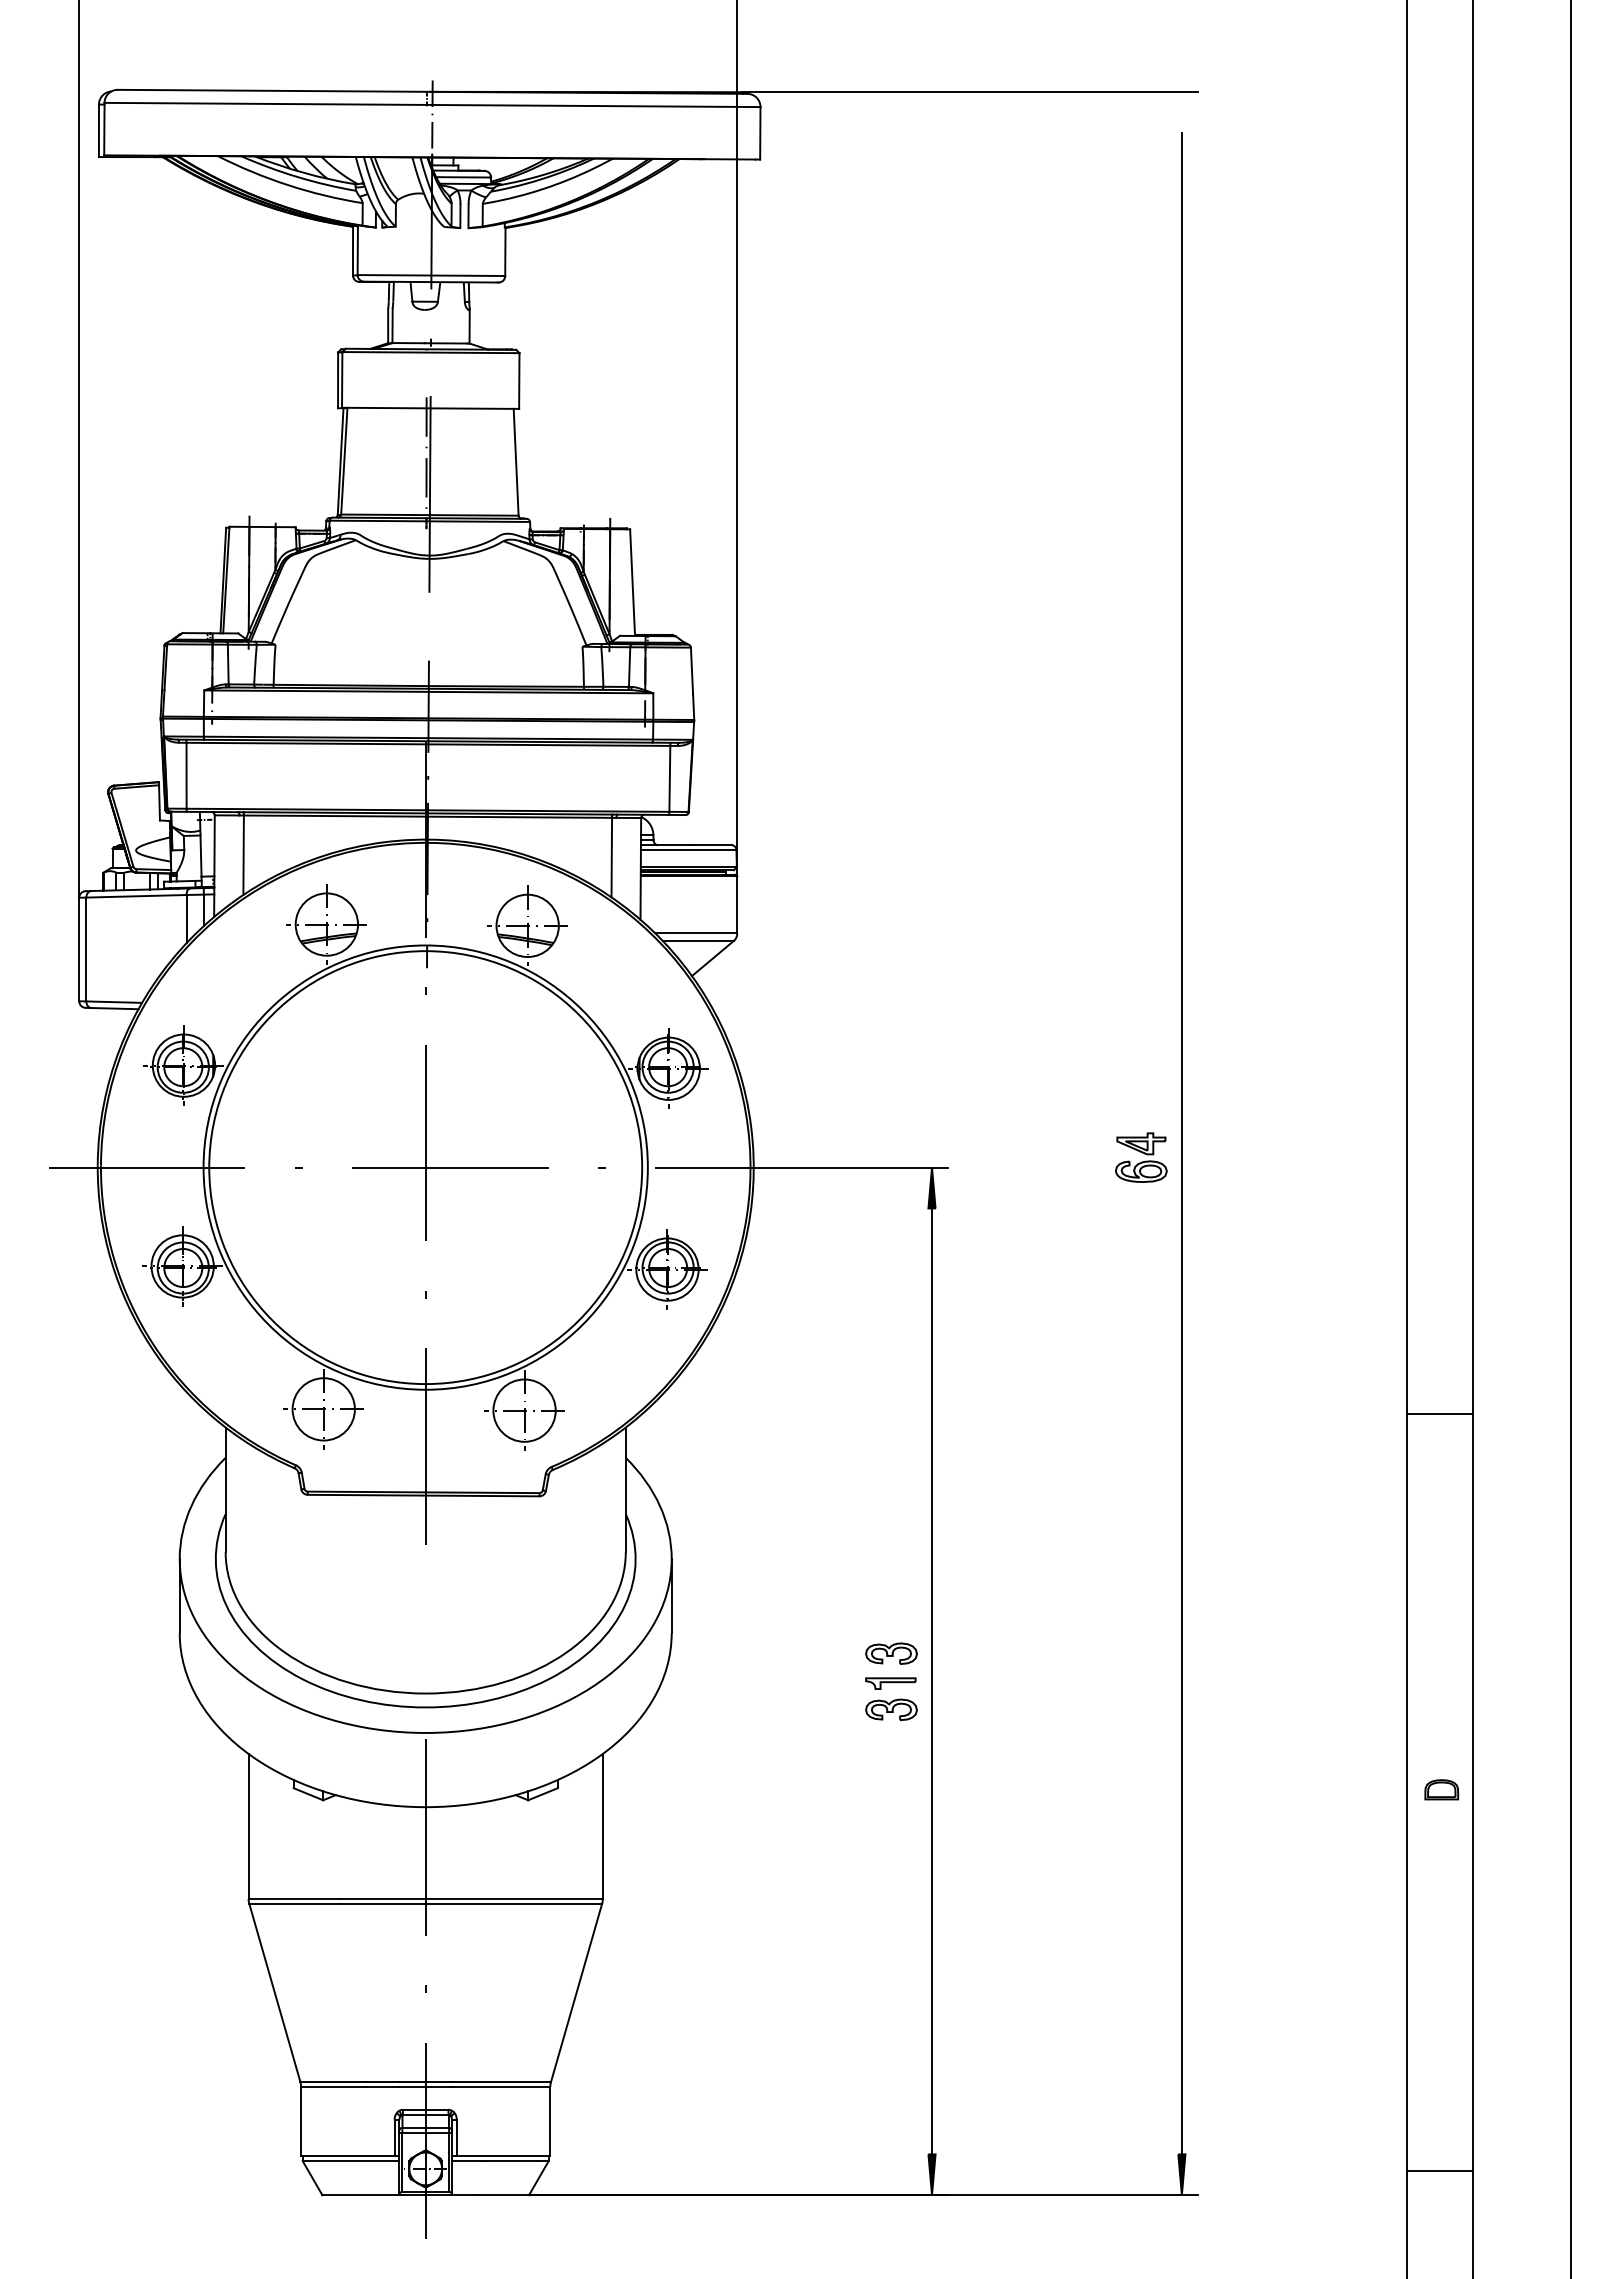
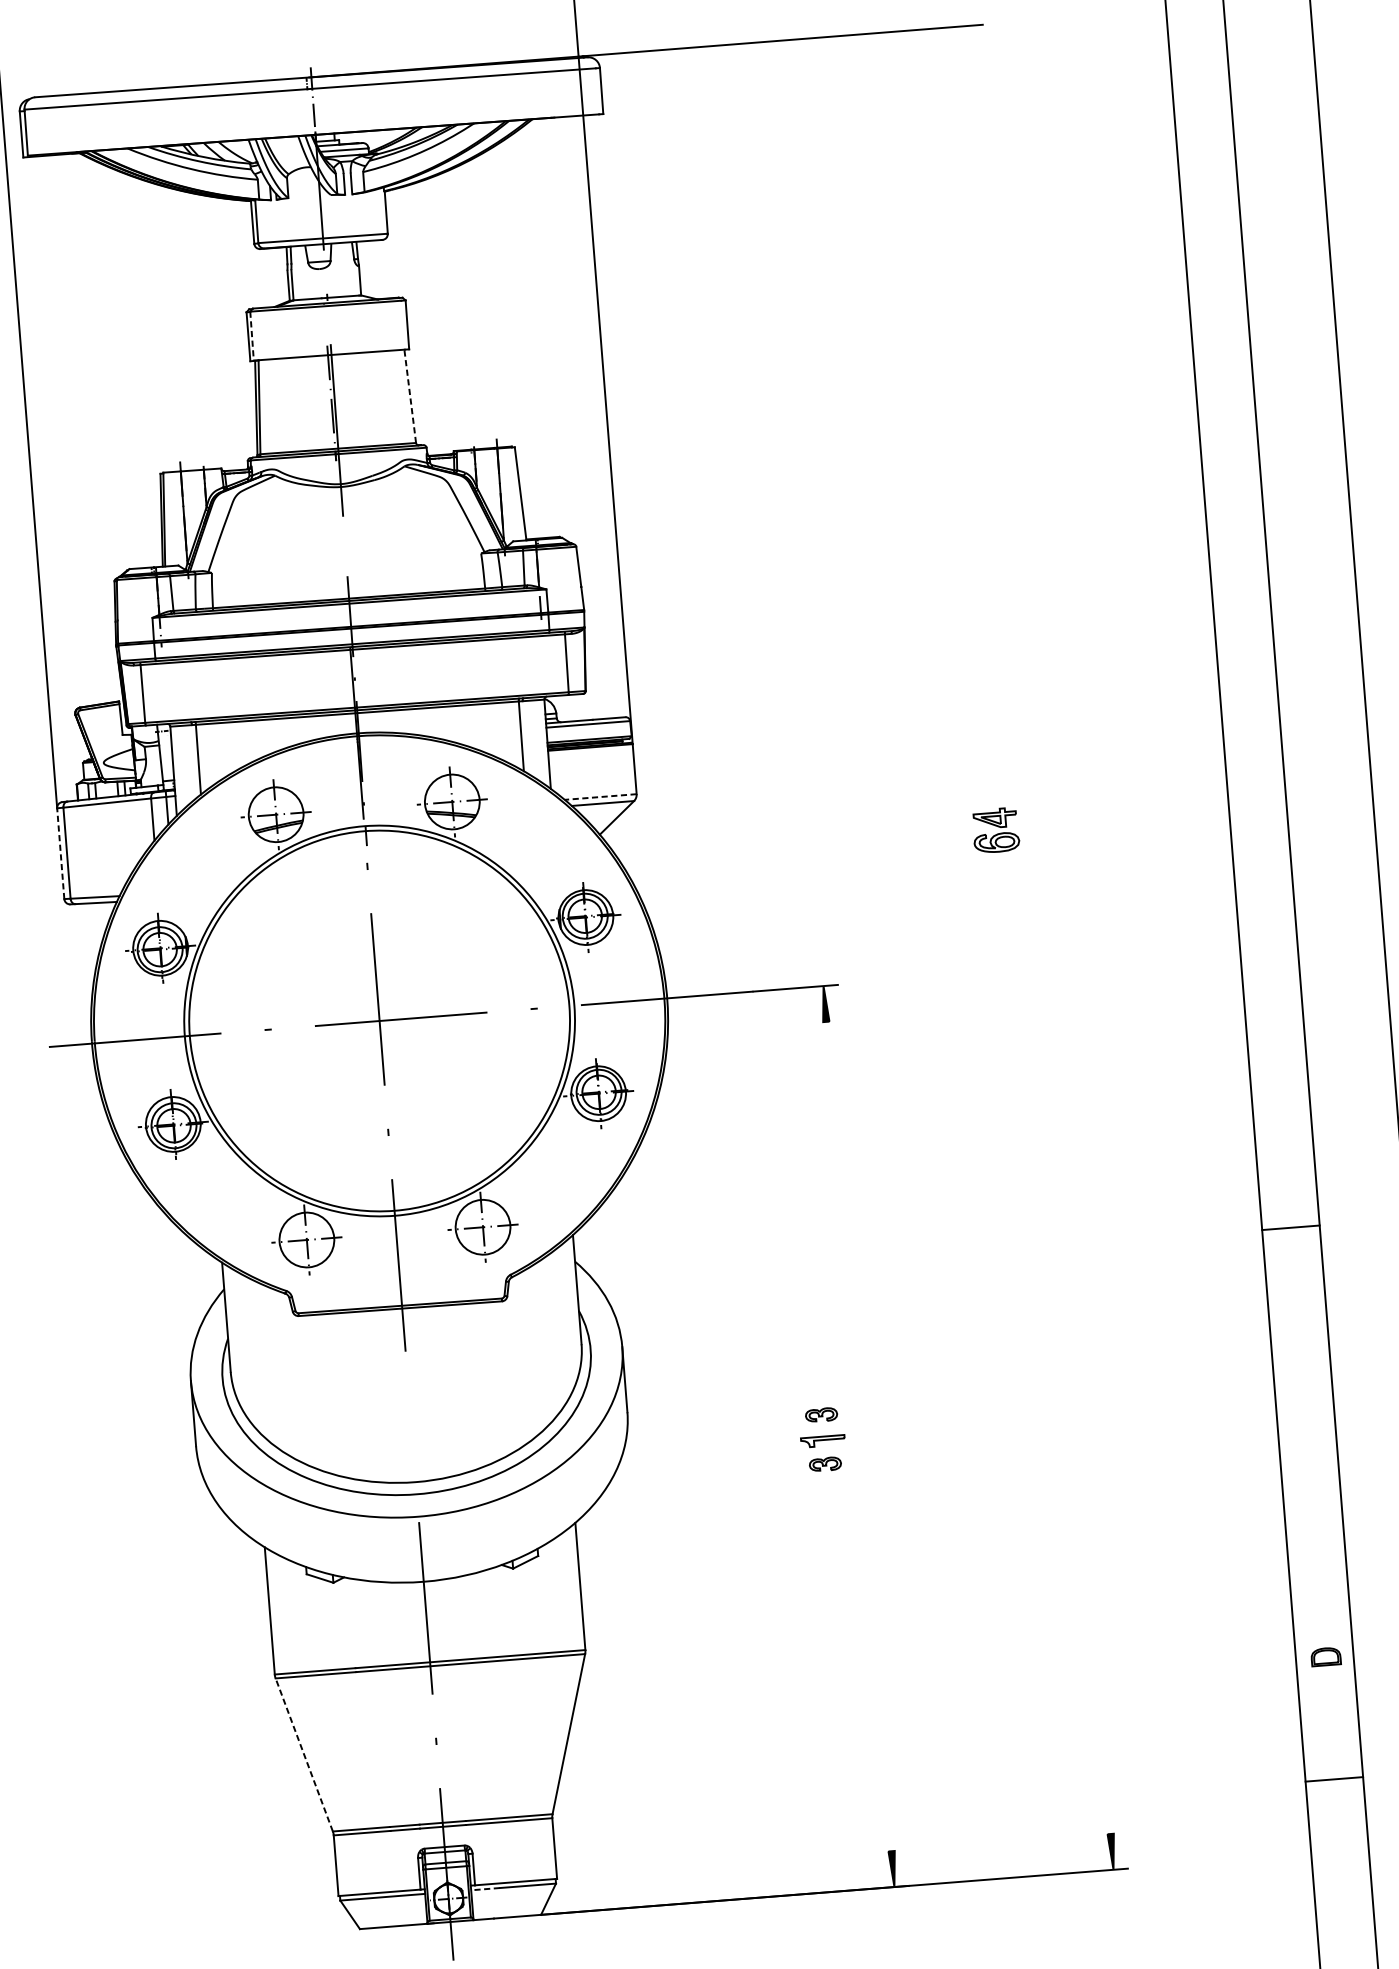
line: (342, 379) -> (252, 335), solid -> dashed
line: (516, 461) -> (410, 395), solid -> dashed
line: (696, 933) -> (600, 797), solid -> dashed
line: (79, 949) -> (61, 853), solid -> dashed
line: (1181, 1143) -> (1040, 947), removed
part: (1141, 1157) -> (996, 830), moved
line: (1440, 1414) -> (1291, 1227), moved
part: (891, 1653) -> (821, 1414), size x0.7
line: (932, 1681) -> (859, 1436), removed
part: (891, 1709) -> (825, 1463), size x0.7
part: (1441, 1789) -> (1325, 1656), moved
line: (274, 1992) -> (303, 1754), solid -> dashed
line: (467, 2161) -> (484, 1889), solid -> dashed
line: (1440, 2171) -> (1334, 1779), moved

